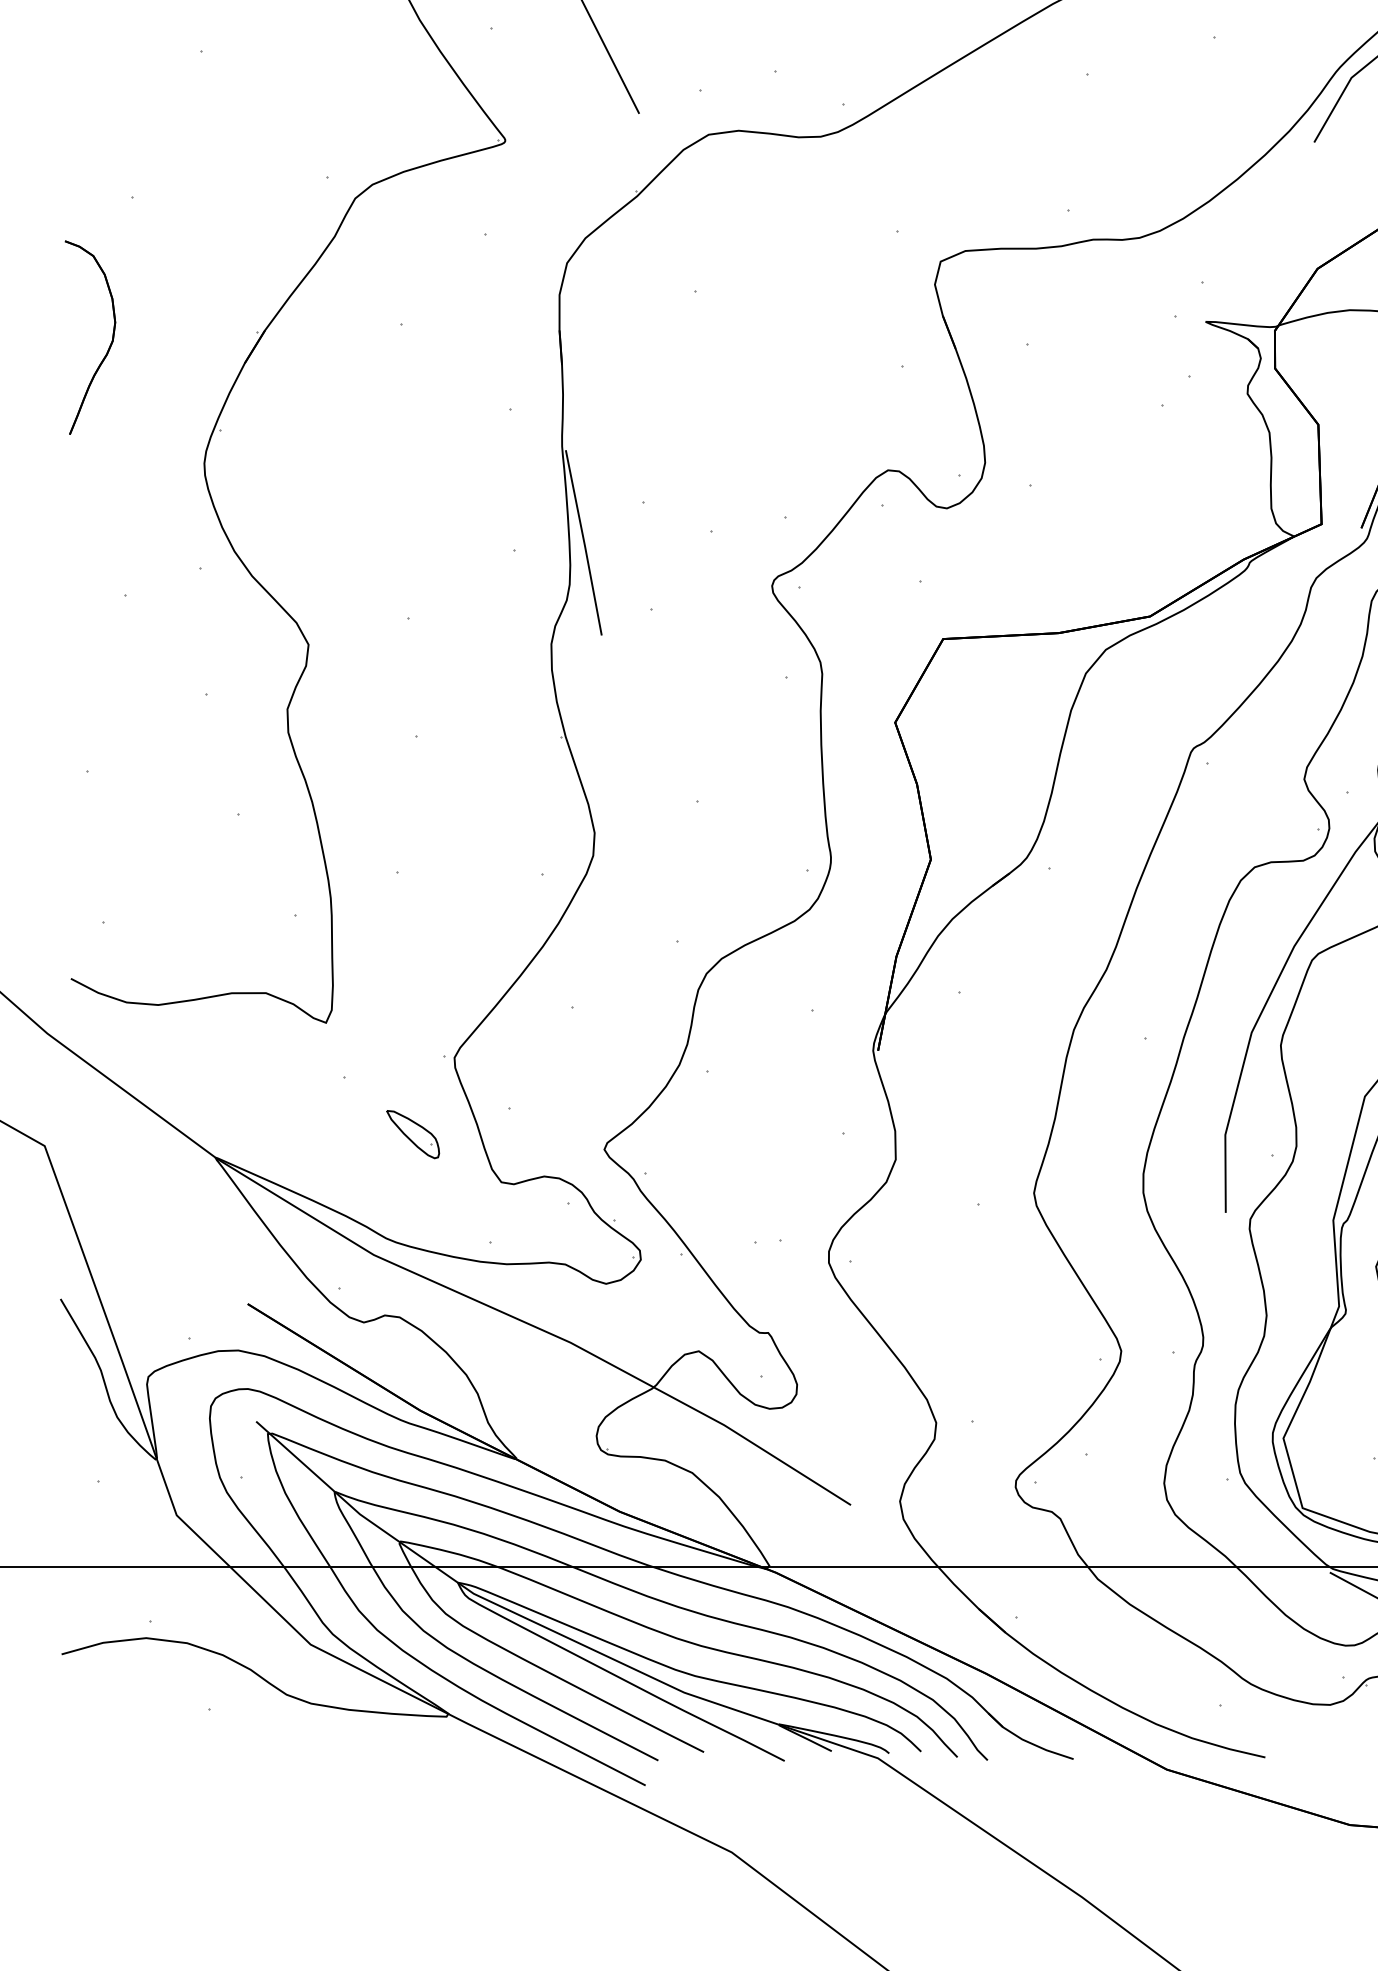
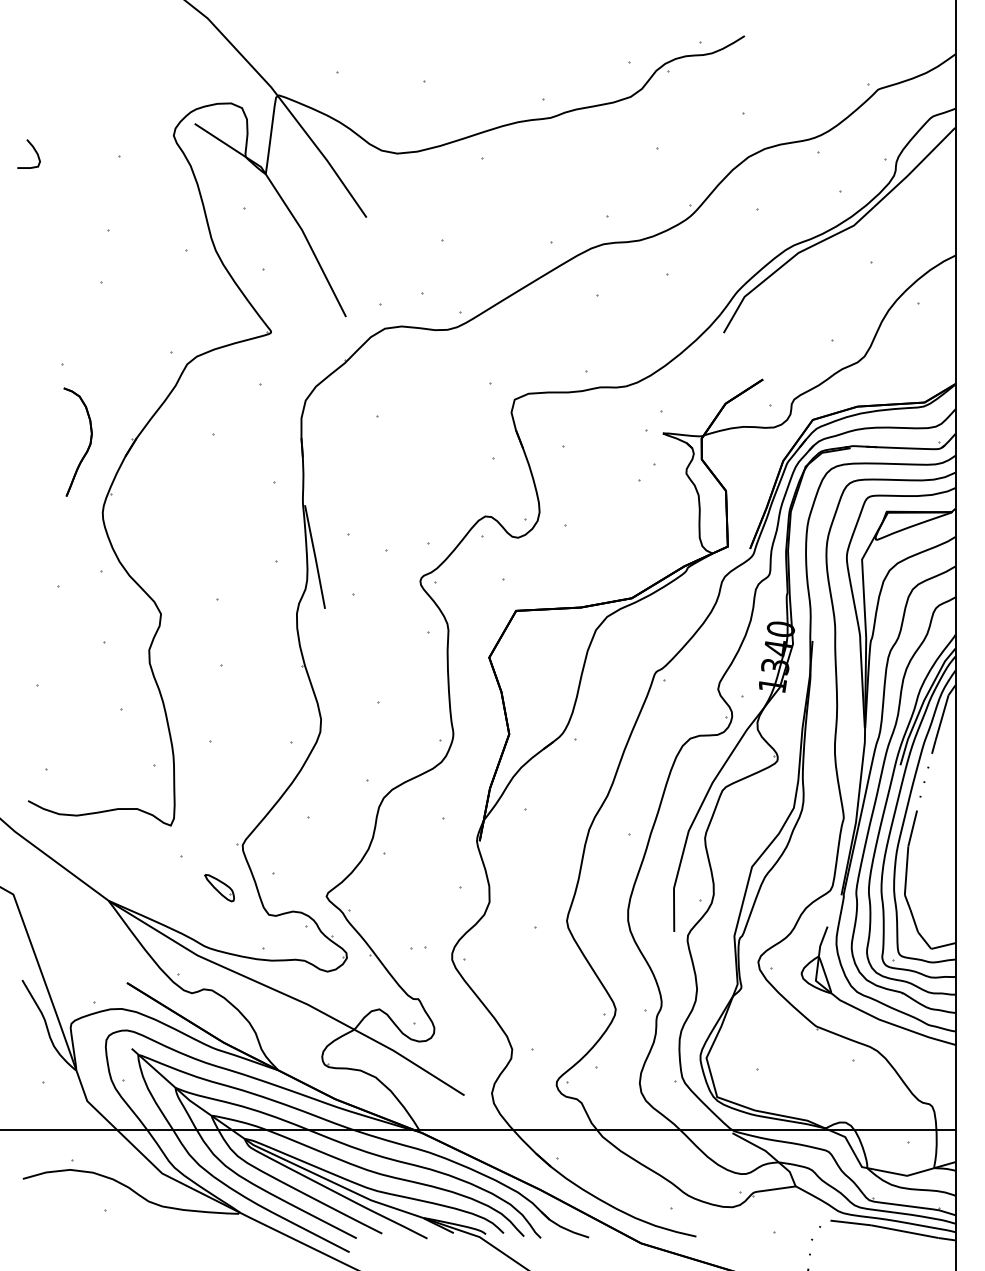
part: (109, 343) -> (88, 445), moved

